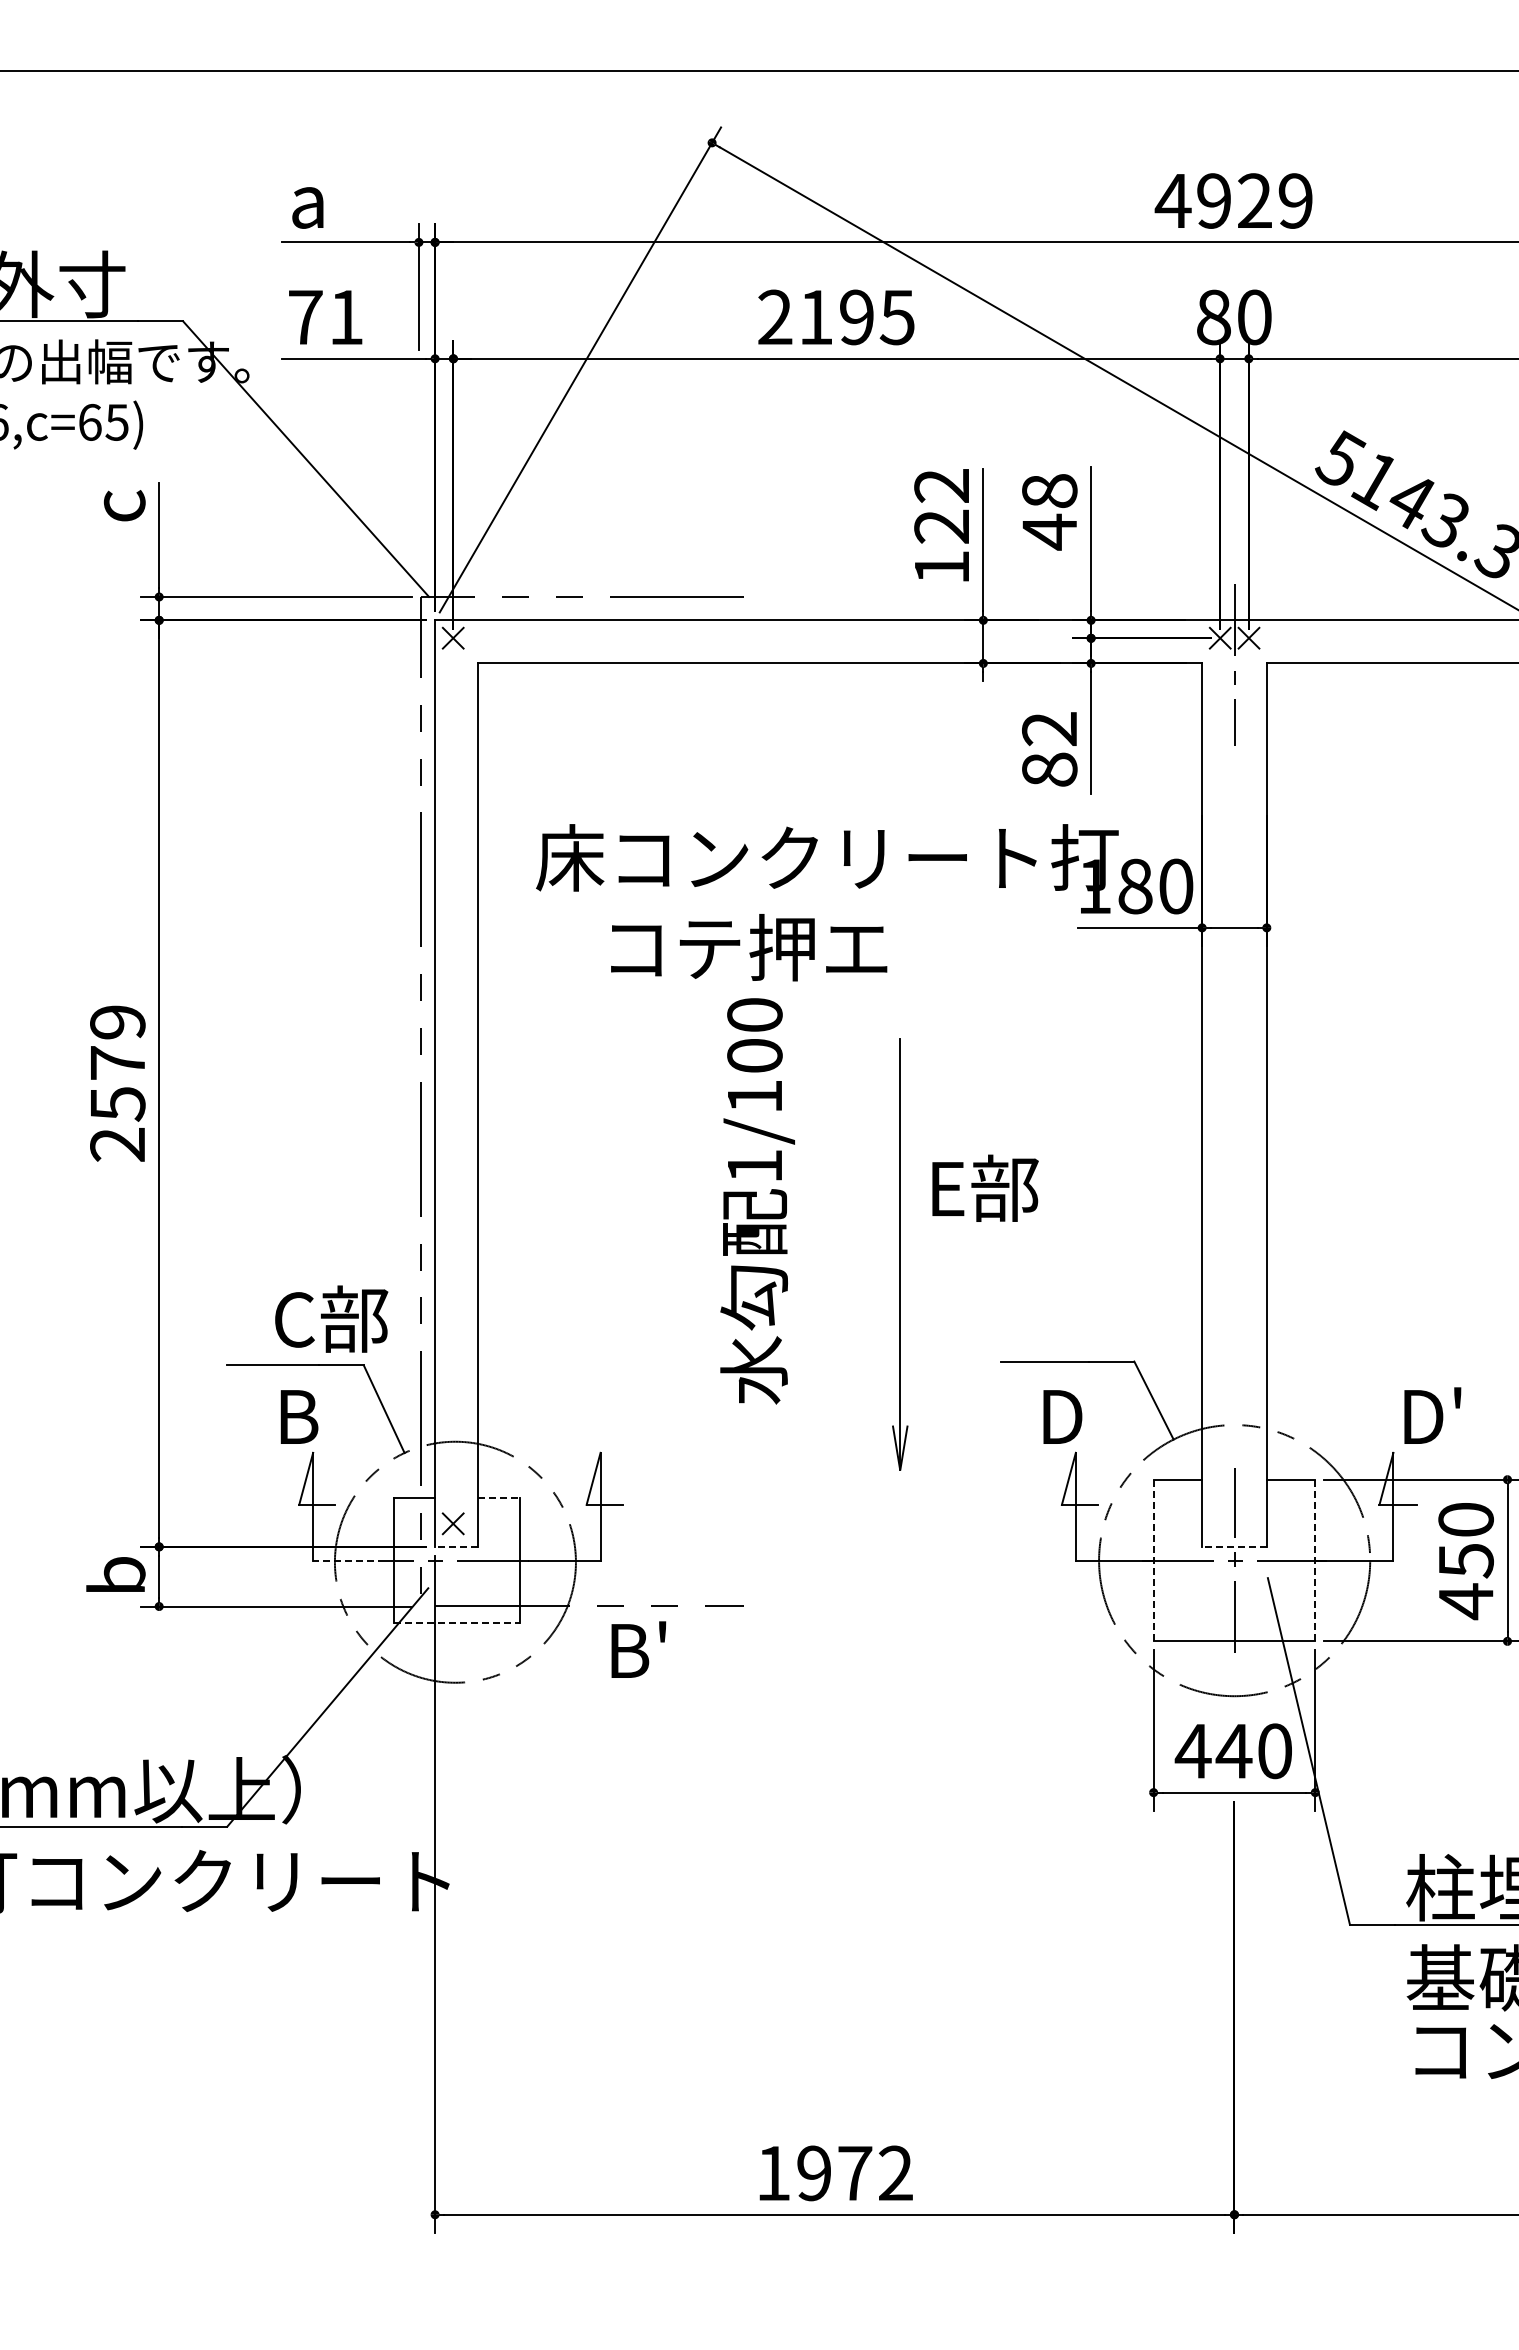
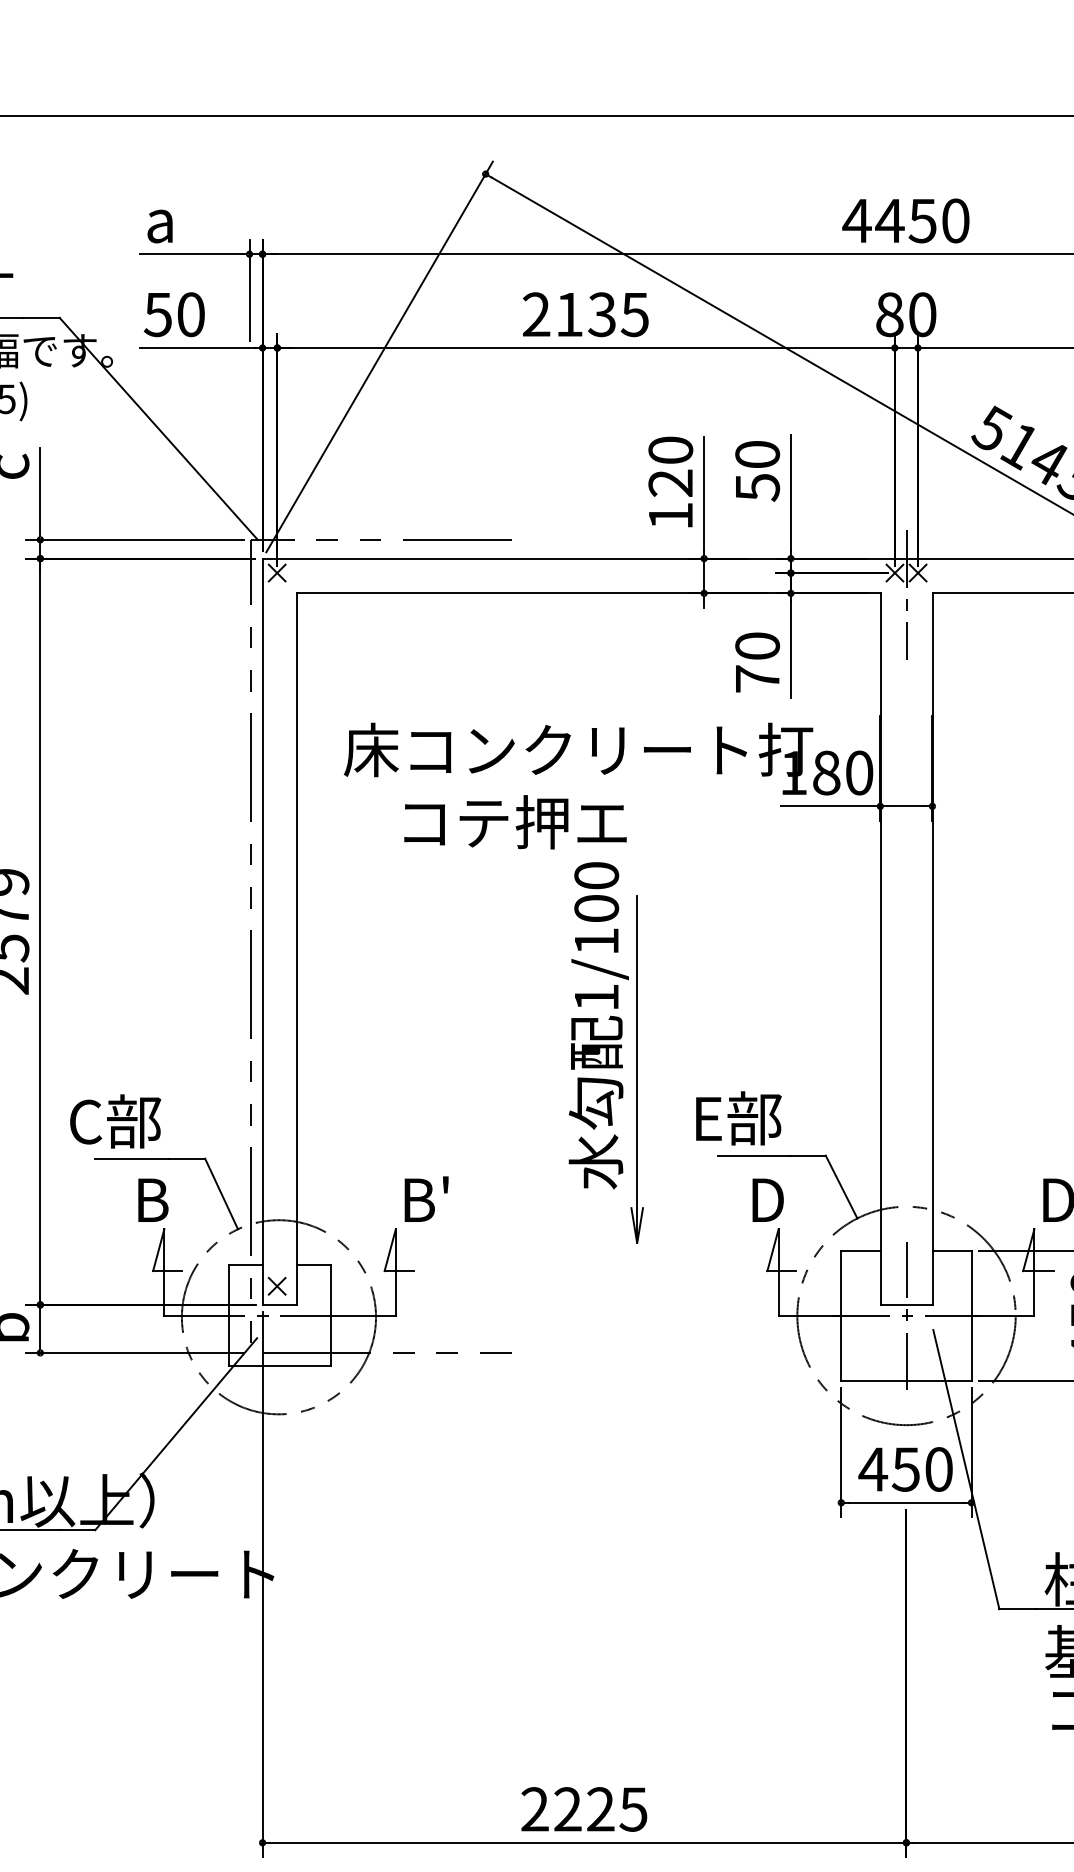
text: (1253, 200) -> (921, 220), 4929 -> 4450
text: (325, 317) -> (174, 314), 71 -> 50
text: (856, 317) -> (601, 314), 2195 -> 2135
text: (941, 485) -> (670, 450), 122 -> 120
text: (1049, 512) -> (757, 471), 48 -> 50
text: (1049, 749) -> (757, 662), 82 -> 70
text: (985, 1187) -> (738, 1117), moved
text: (757, 1201) -> (598, 1025), moved
text: (331, 1318) -> (115, 1120), moved
line: (499, 1497) -> (314, 1265), dashed -> solid
line: (456, 1546) -> (279, 1304), dashed -> solid
line: (1234, 1546) -> (906, 1304), dashed -> solid
line: (349, 1560) -> (193, 1315), dashed -> solid
line: (1153, 1560) -> (841, 1315), dashed -> solid
line: (1315, 1560) -> (971, 1315), dashed -> solid
line: (456, 1623) -> (279, 1366), dashed -> solid
text: (638, 1649) -> (426, 1199), moved
text: (1233, 1751) -> (905, 1469), 440 -> 450
text: (834, 2173) -> (584, 1809), 1972 -> 2225

